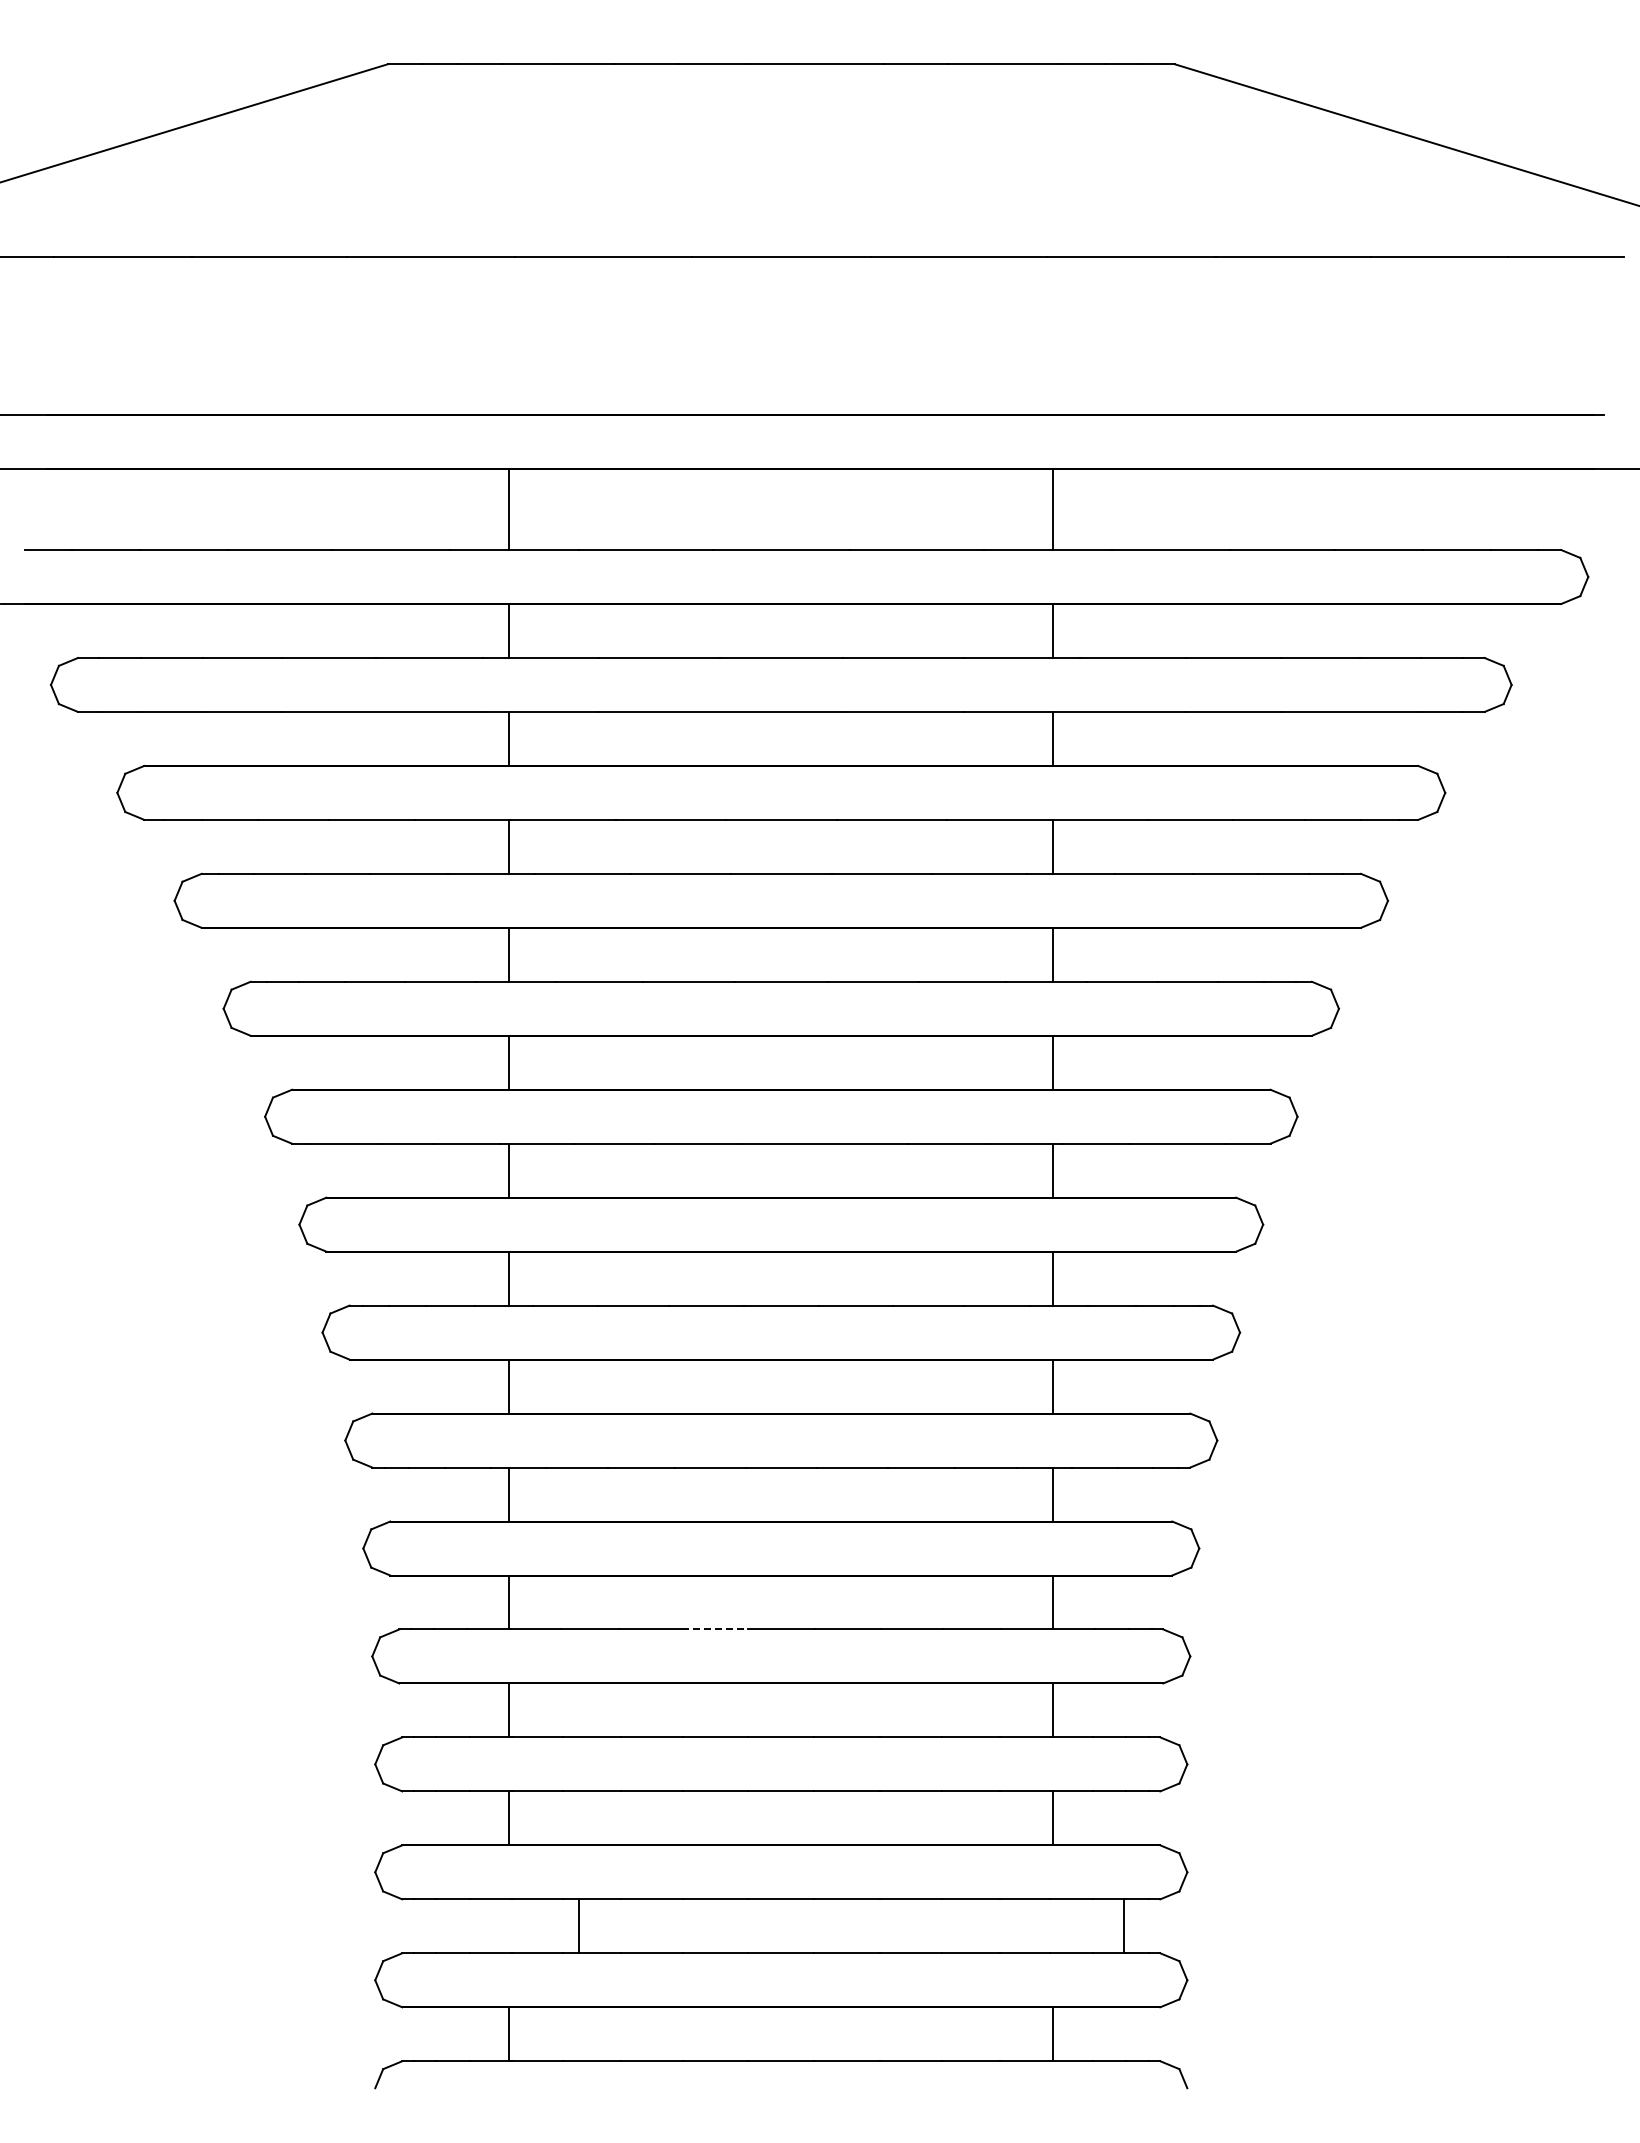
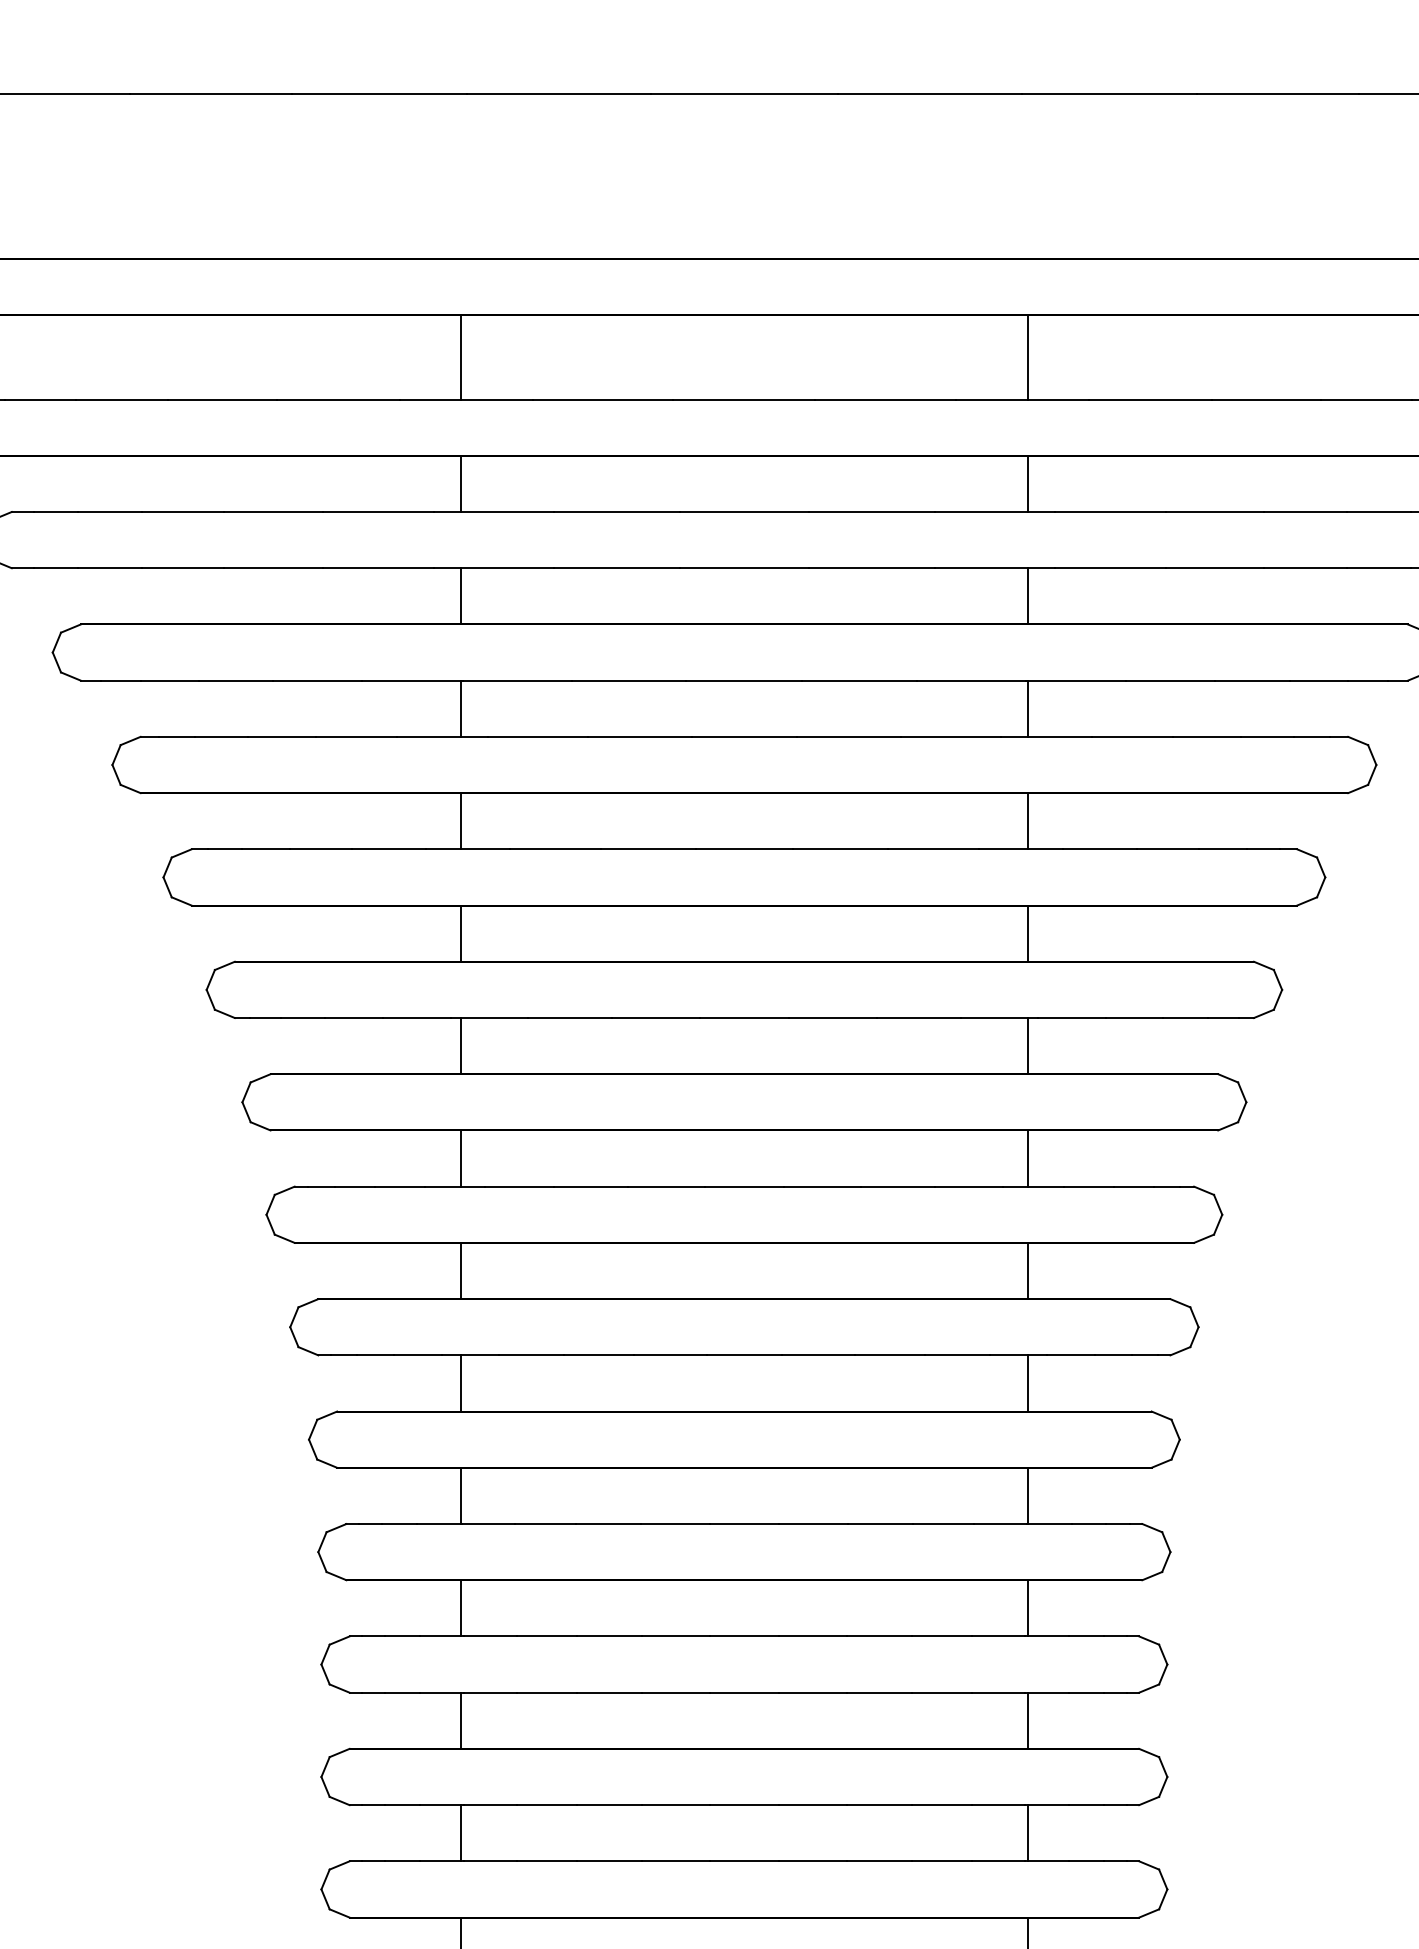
line: (714, 1629) -> (674, 1524), dashed -> solid
line: (579, 1926) -> (461, 1833), moved
line: (1124, 1926) -> (1027, 1833), moved

